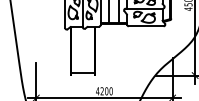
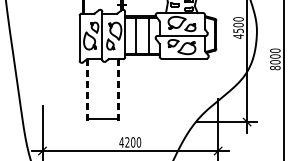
line: (70, 75) -> (86, 122), solid -> dashed
line: (94, 75) -> (117, 122), solid -> dashed

